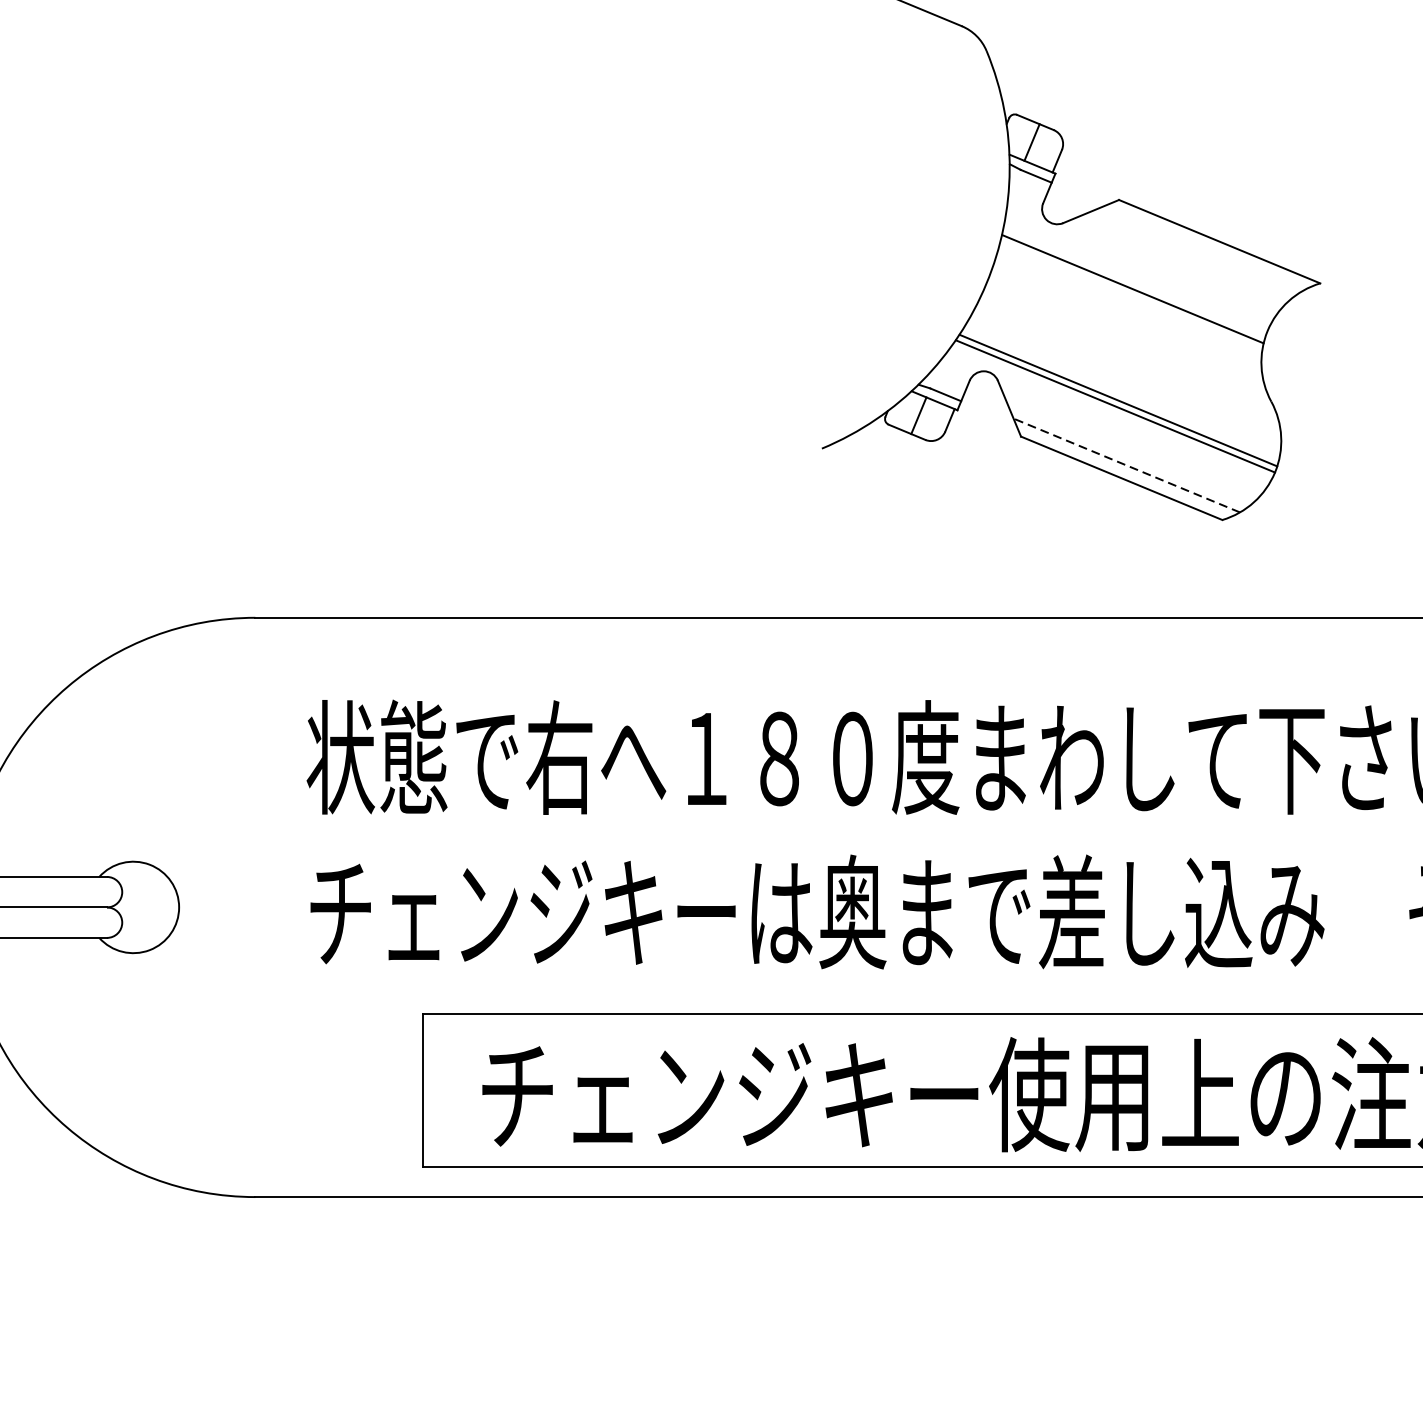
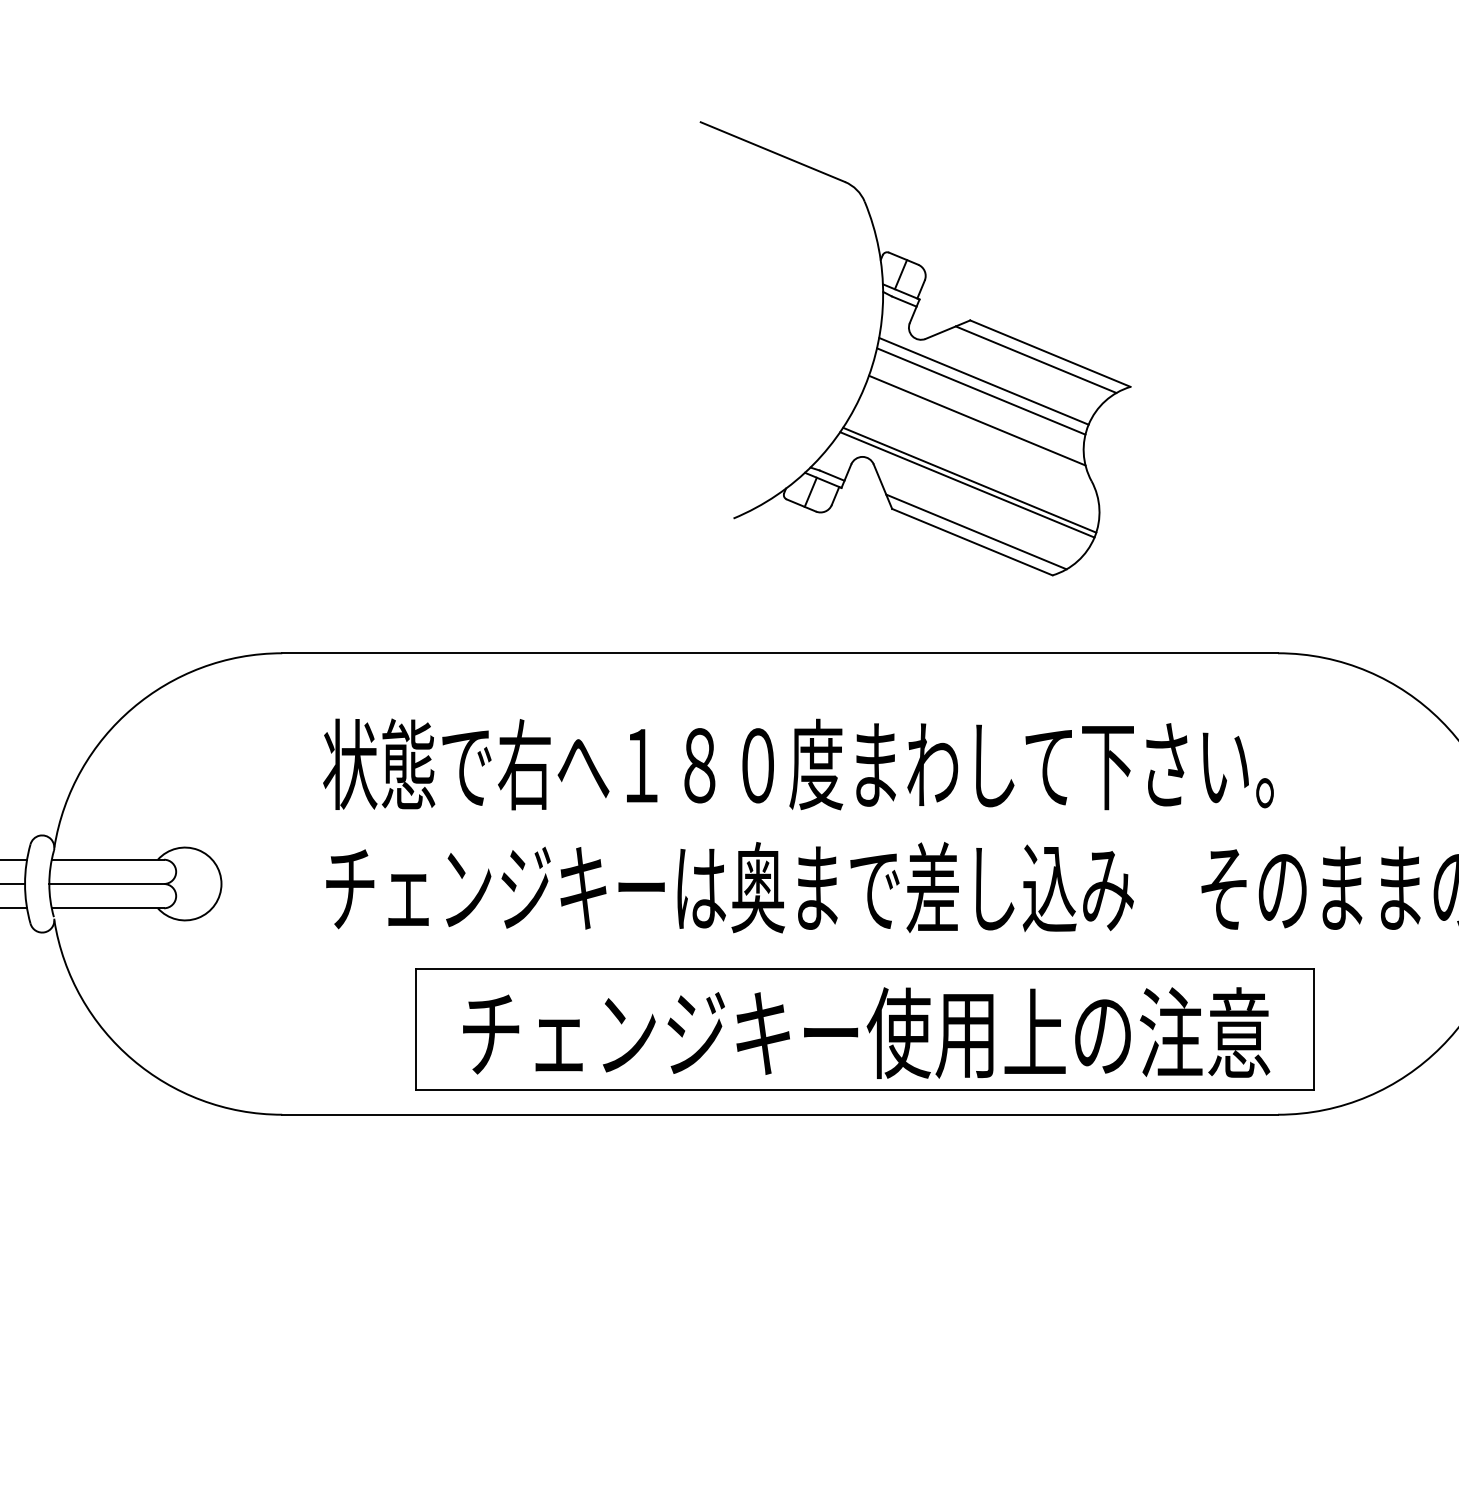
line: (1200, 249) -> (1035, 359), added
line: (1135, 276) -> (983, 381), added
line: (1128, 325) -> (977, 420), added
line: (1126, 464) -> (976, 531), dashed -> solid

